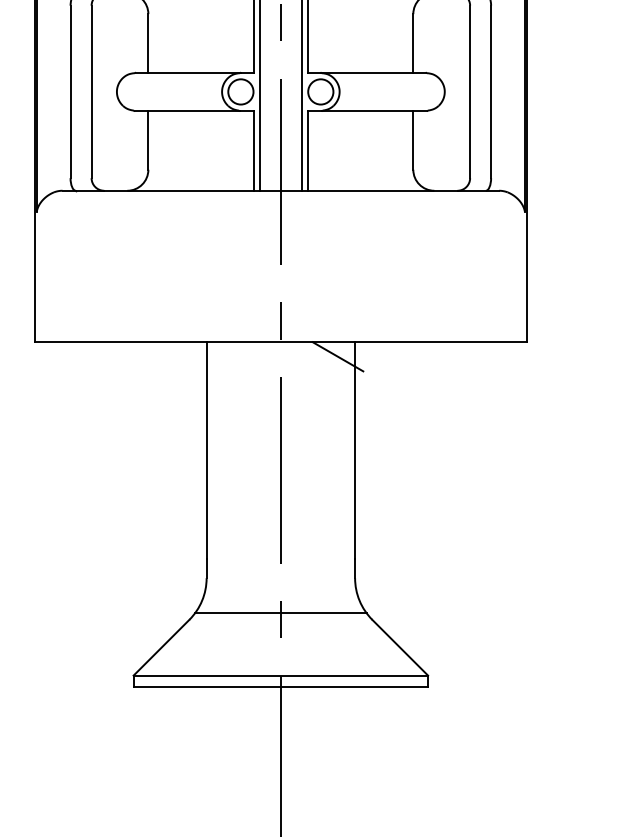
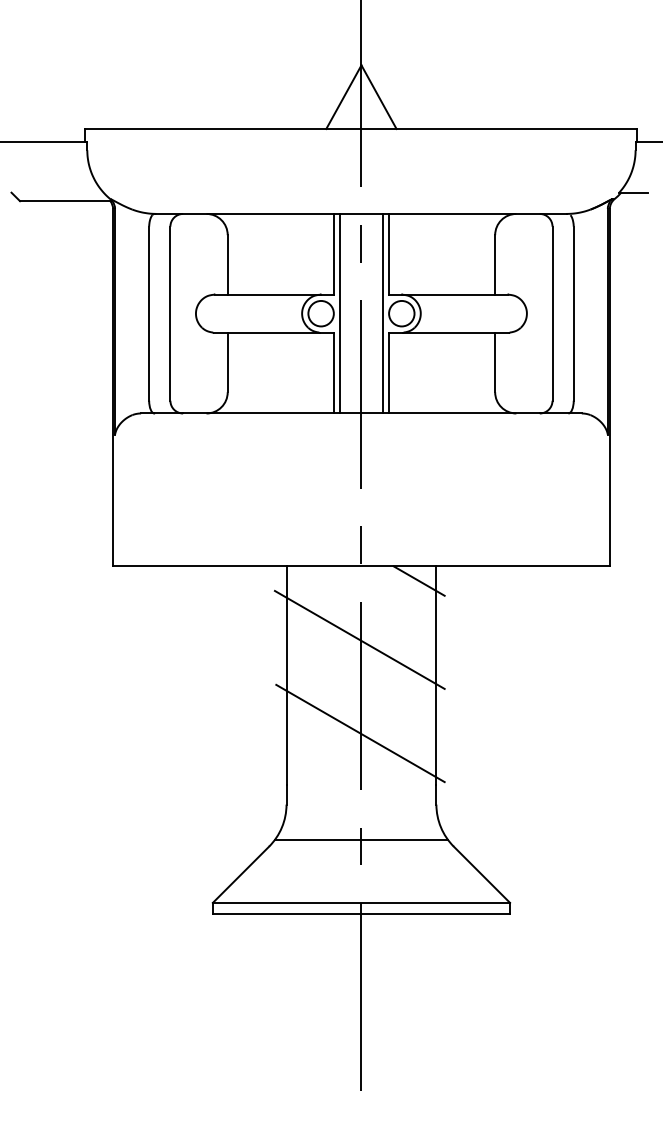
line: (278, 414) -> (359, 639), added
line: (279, 507) -> (360, 733), added

